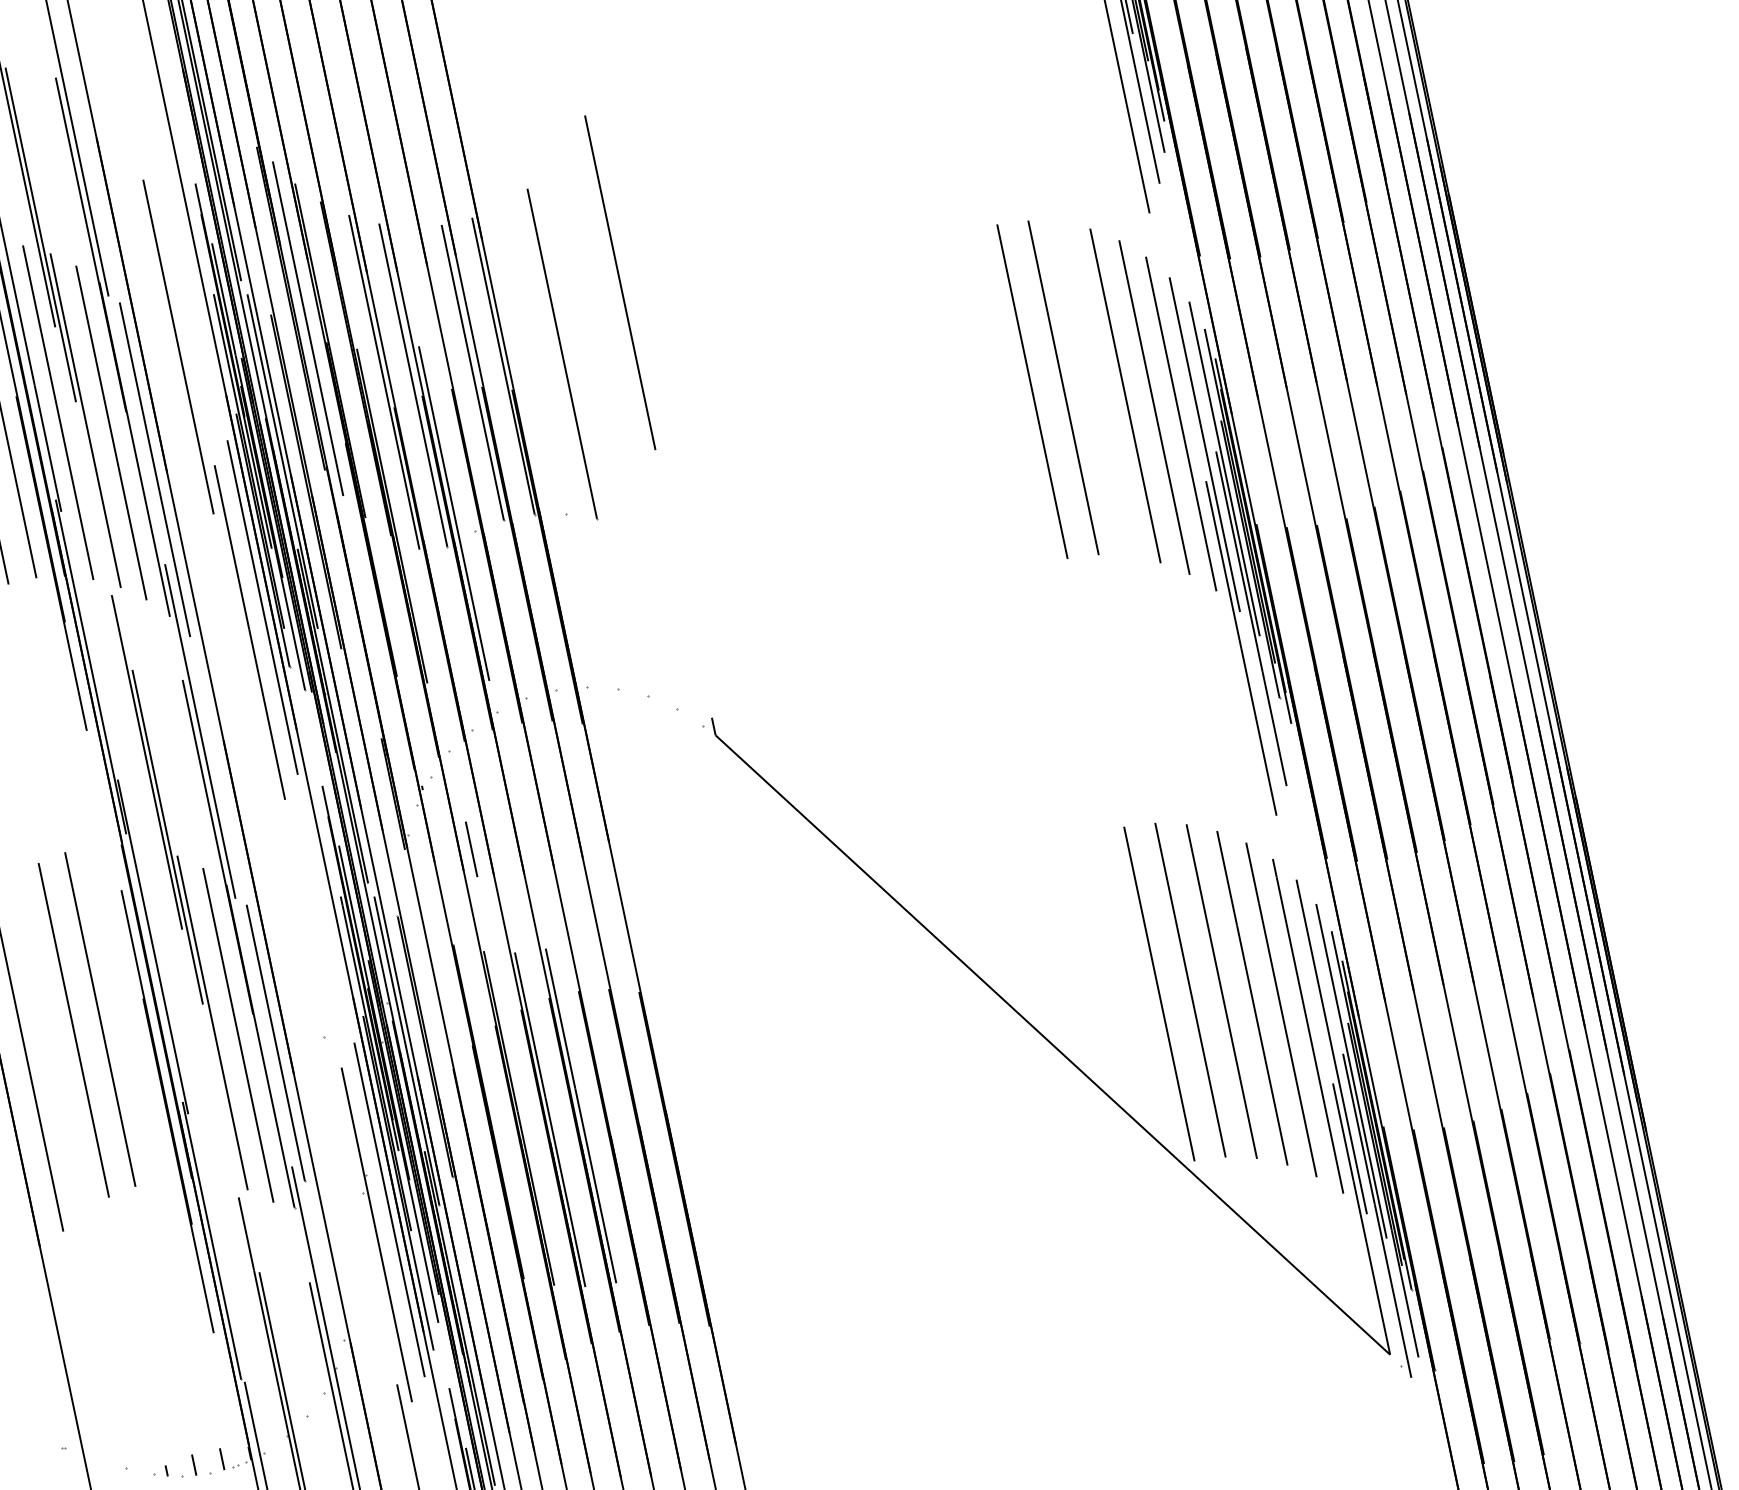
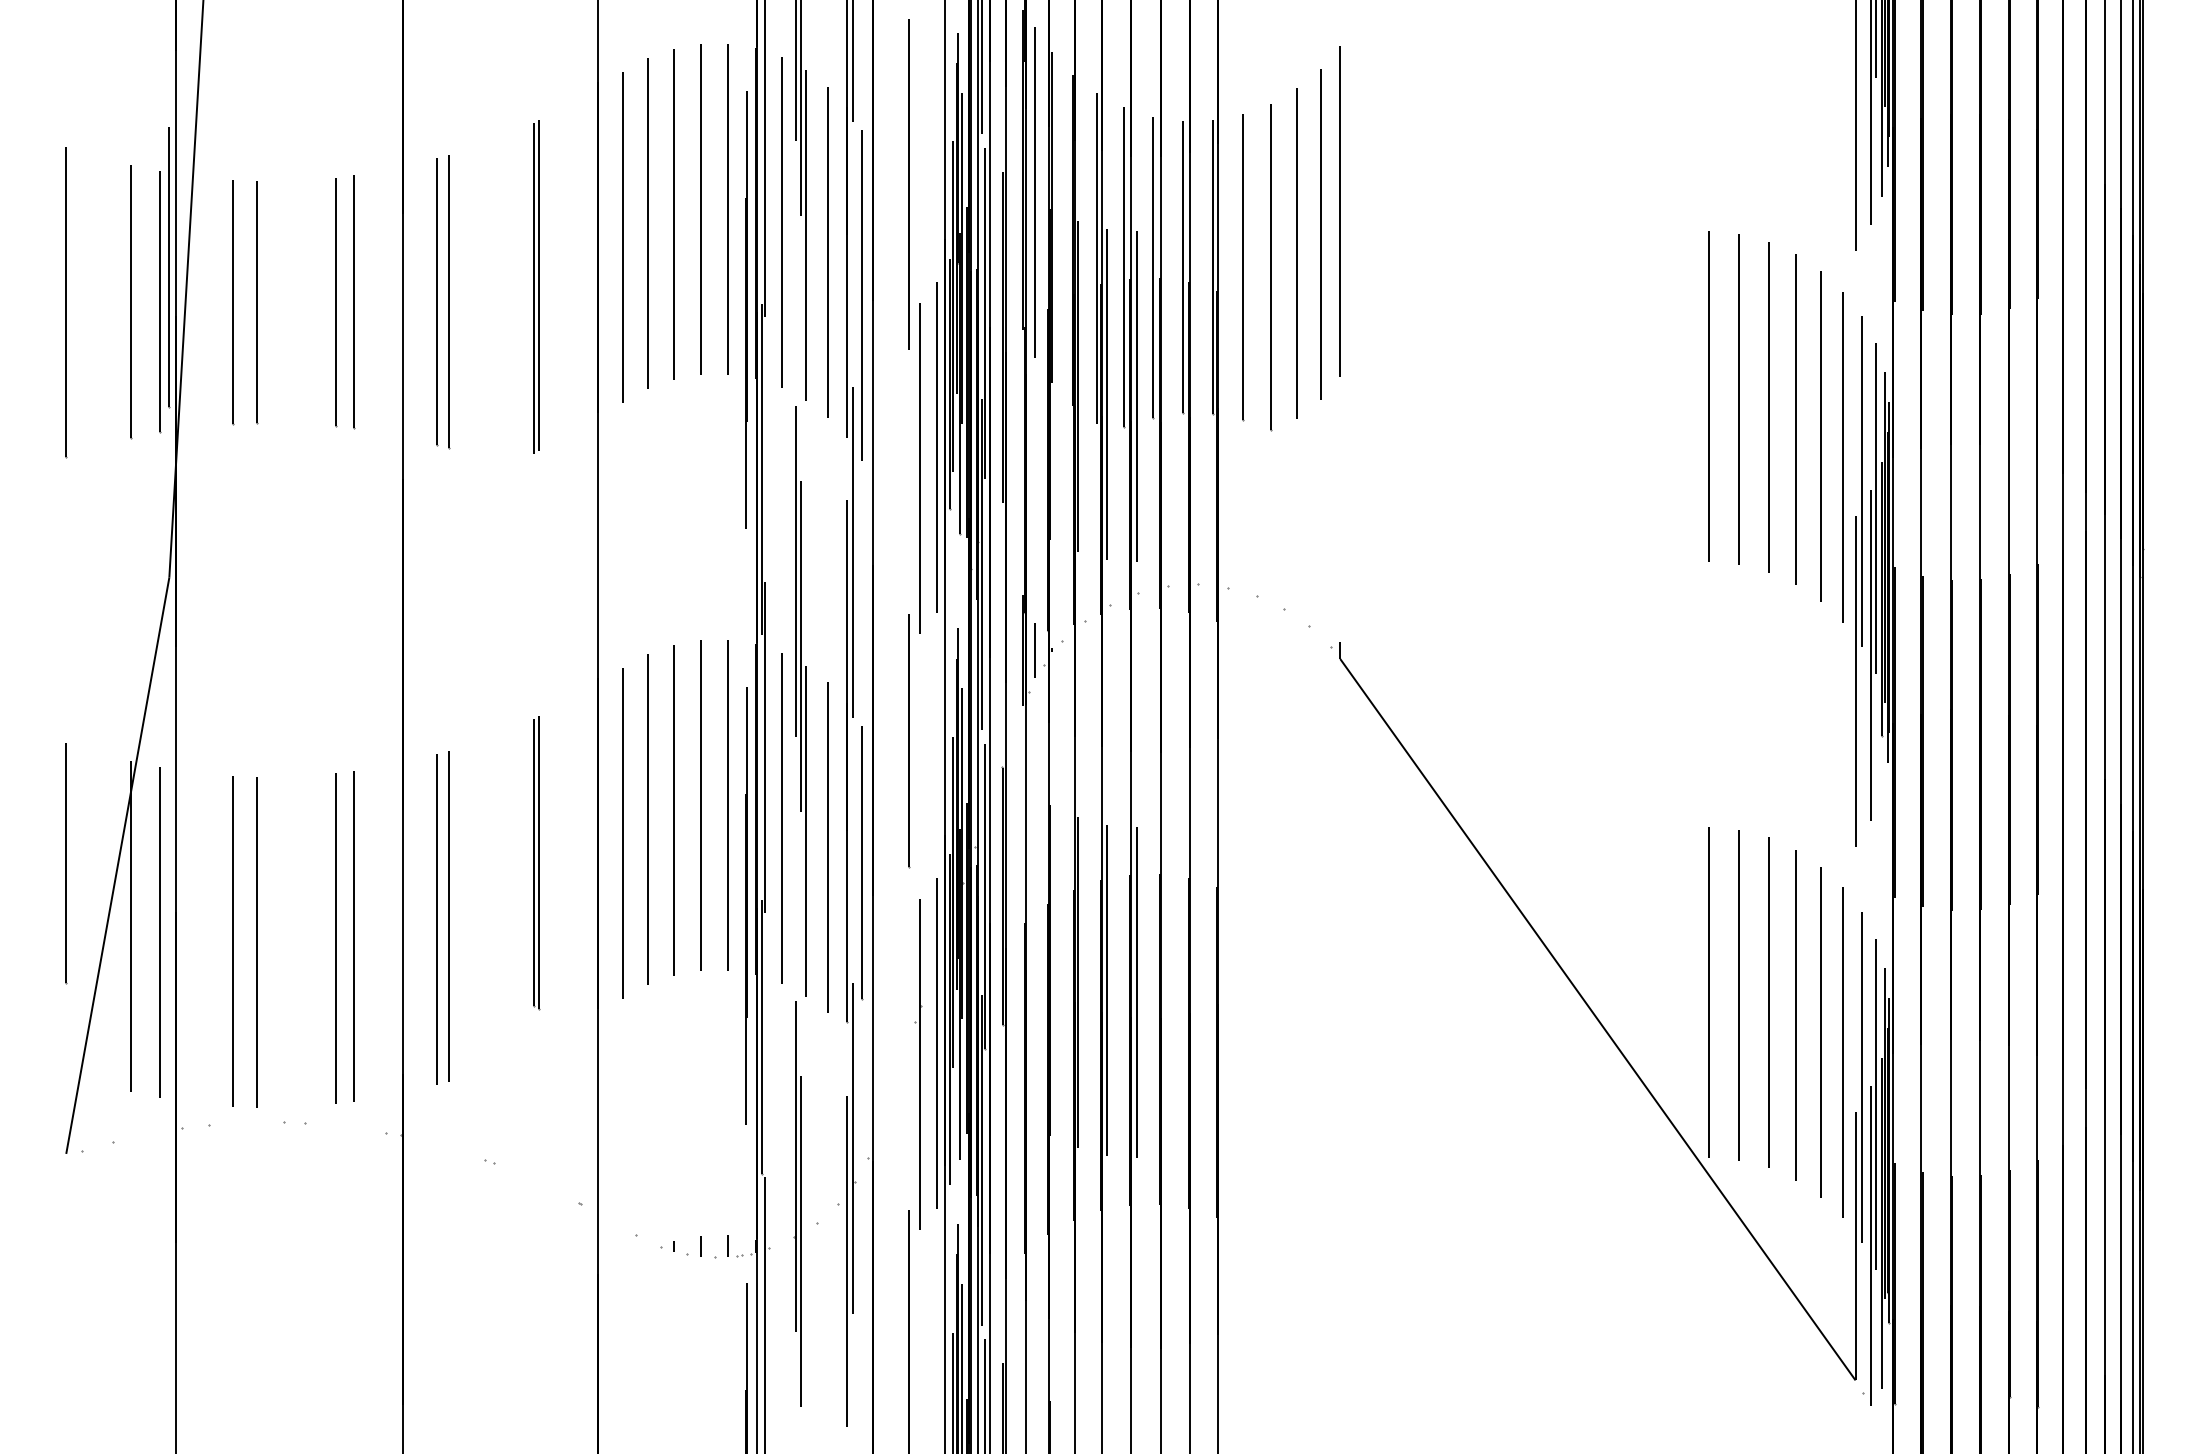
line: (605, 310) -> (1320, 234), added
line: (585, 334) -> (1297, 253), added
line: (533, 359) -> (1242, 266), added
line: (442, 378) -> (1152, 266), added
line: (1094, 388) -> (1768, 406), added
line: (422, 516) -> (1106, 393), added
line: (470, 849) -> (1034, 650), moved
line: (297, 909) -> (909, 740), added
line: (128, 1012) -> (728, 804), added
line: (185, 1014) -> (782, 817), added
line: (49, 1045) -> (647, 819), added

